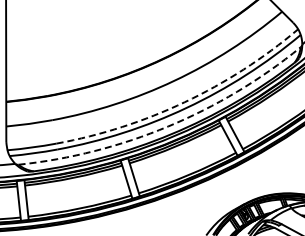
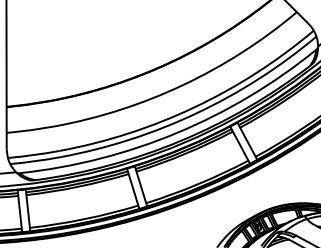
arc: (184, 102) -> (194, 107), dashed -> solid
arc: (168, 126) -> (177, 132), dashed -> solid

